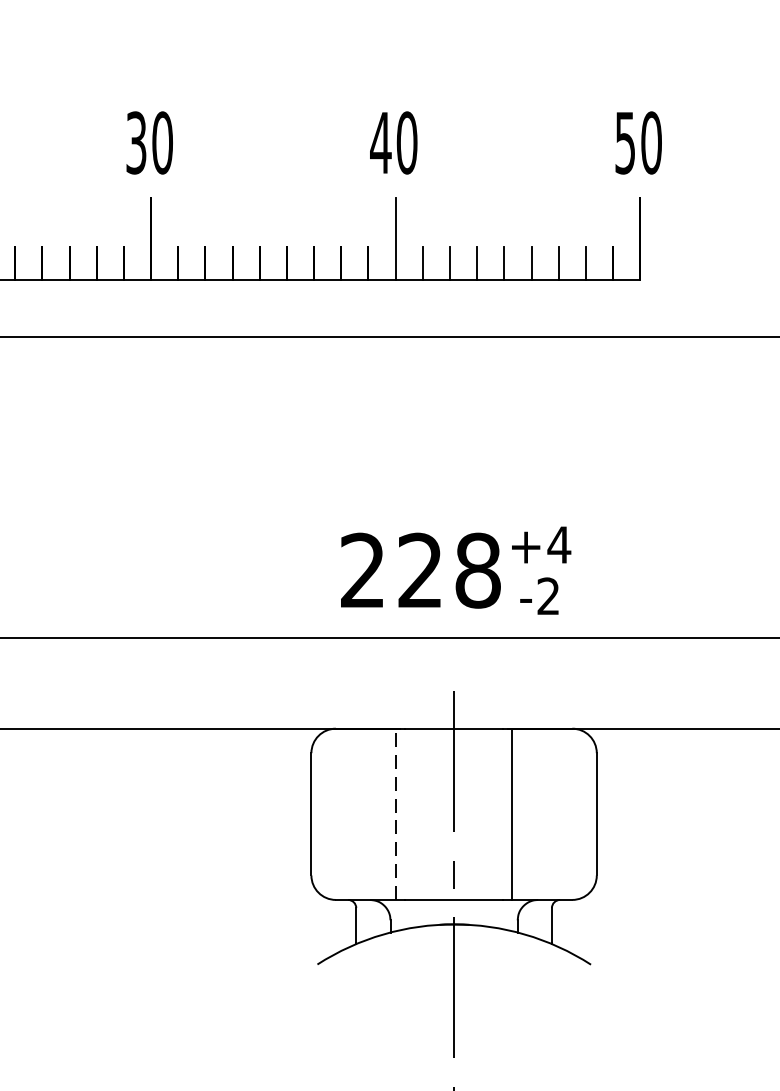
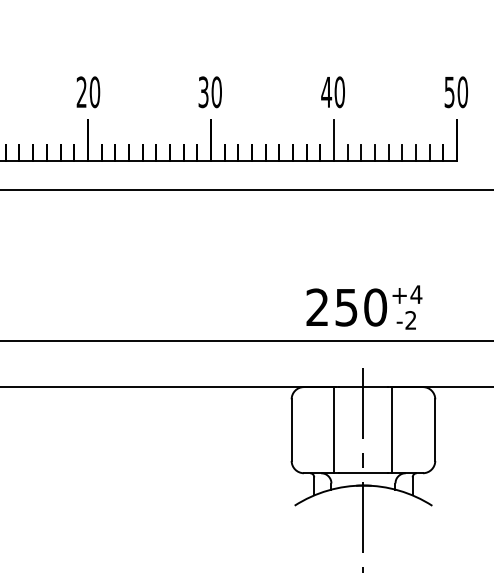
text: (450, 570) -> (361, 307), 228 -> 250
line: (396, 813) -> (334, 429), dashed -> solid

